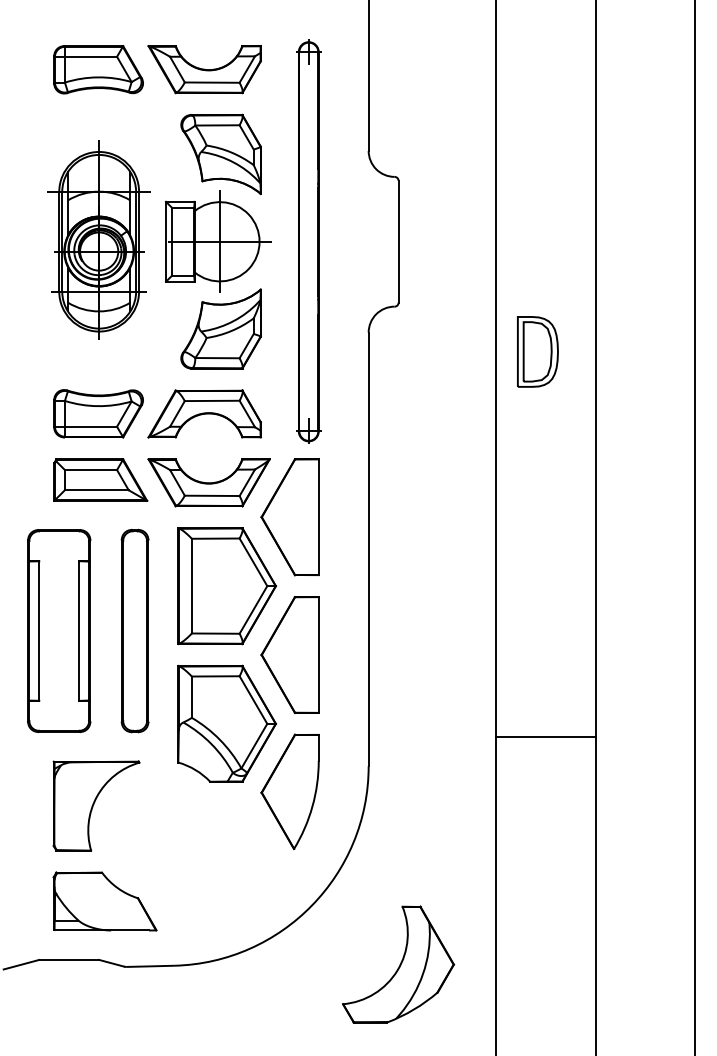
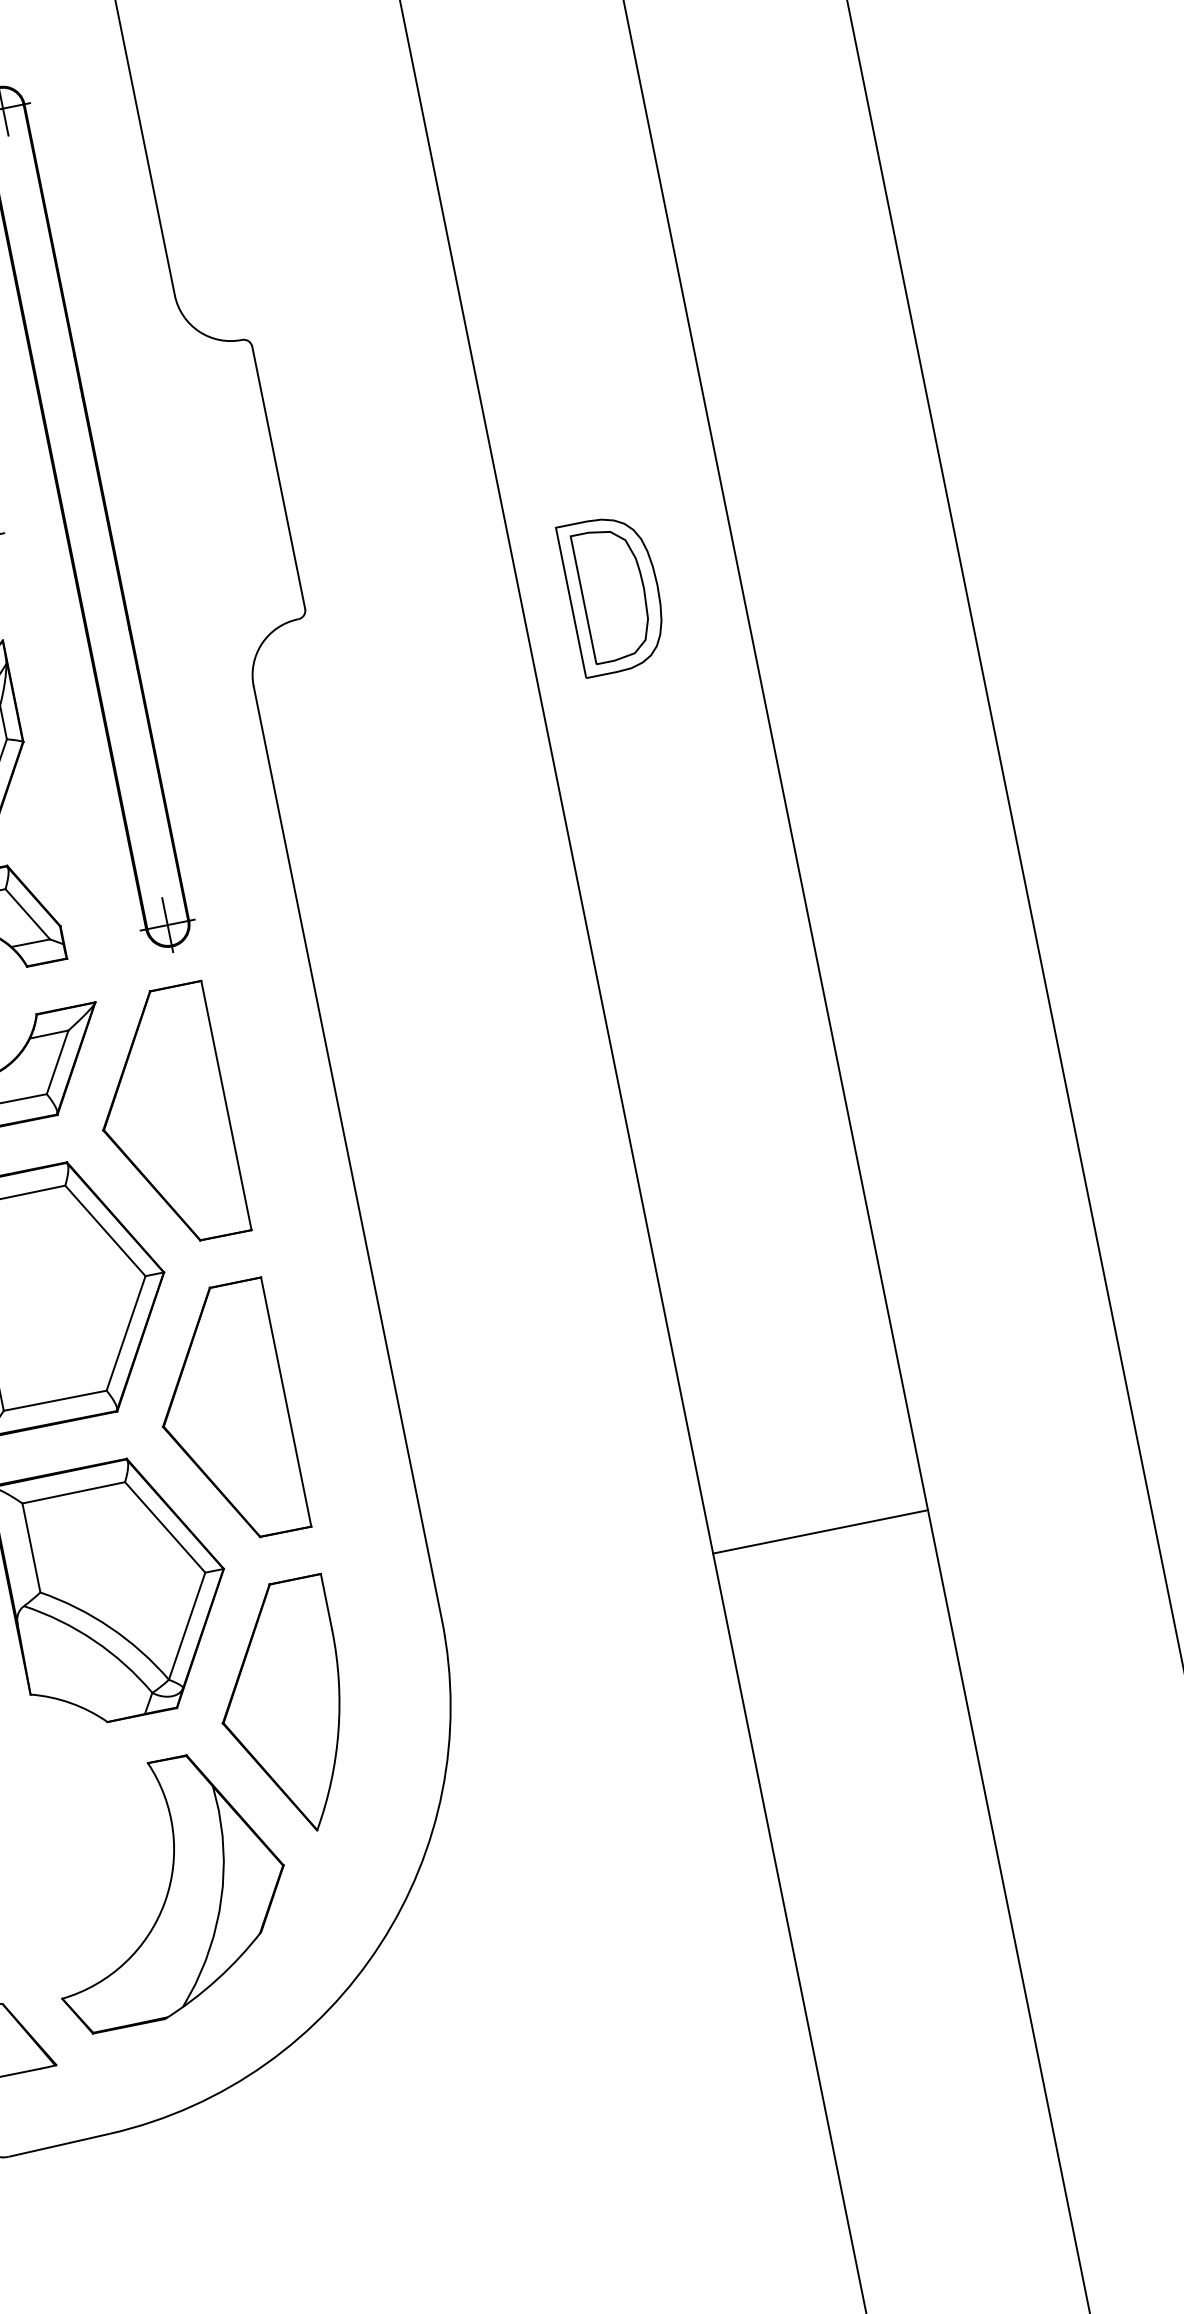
part: (537, 351) -> (613, 593), moved
line: (545, 737) -> (820, 1532), moved
part: (398, 964) -> (164, 1889), moved

